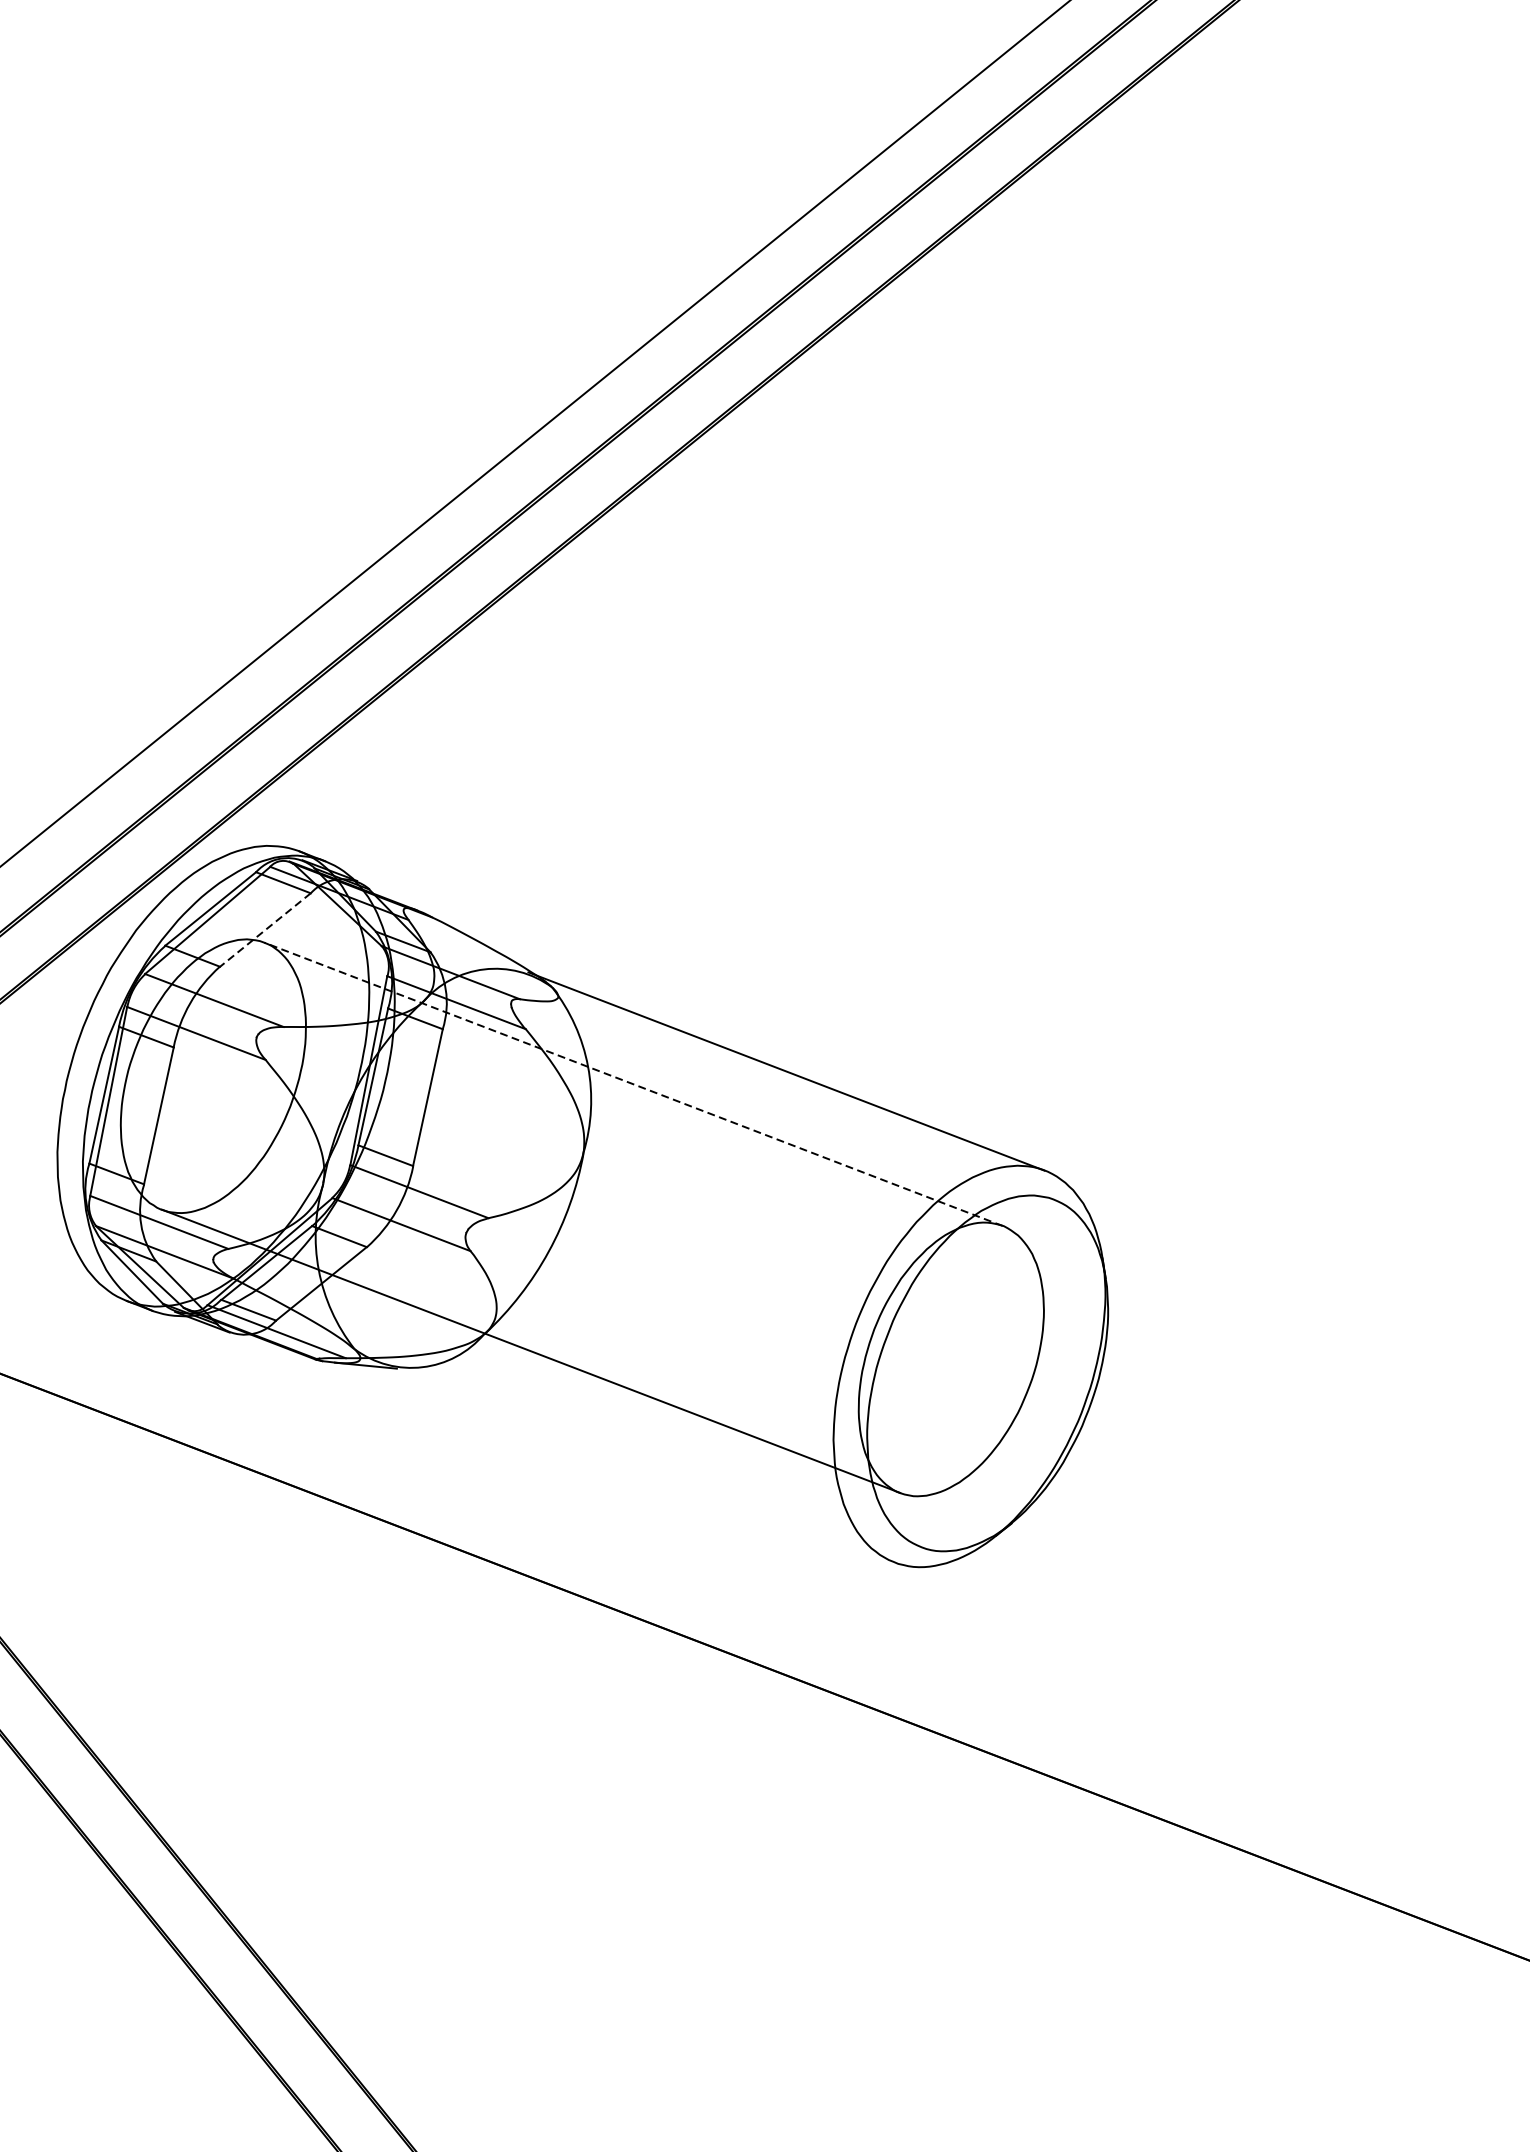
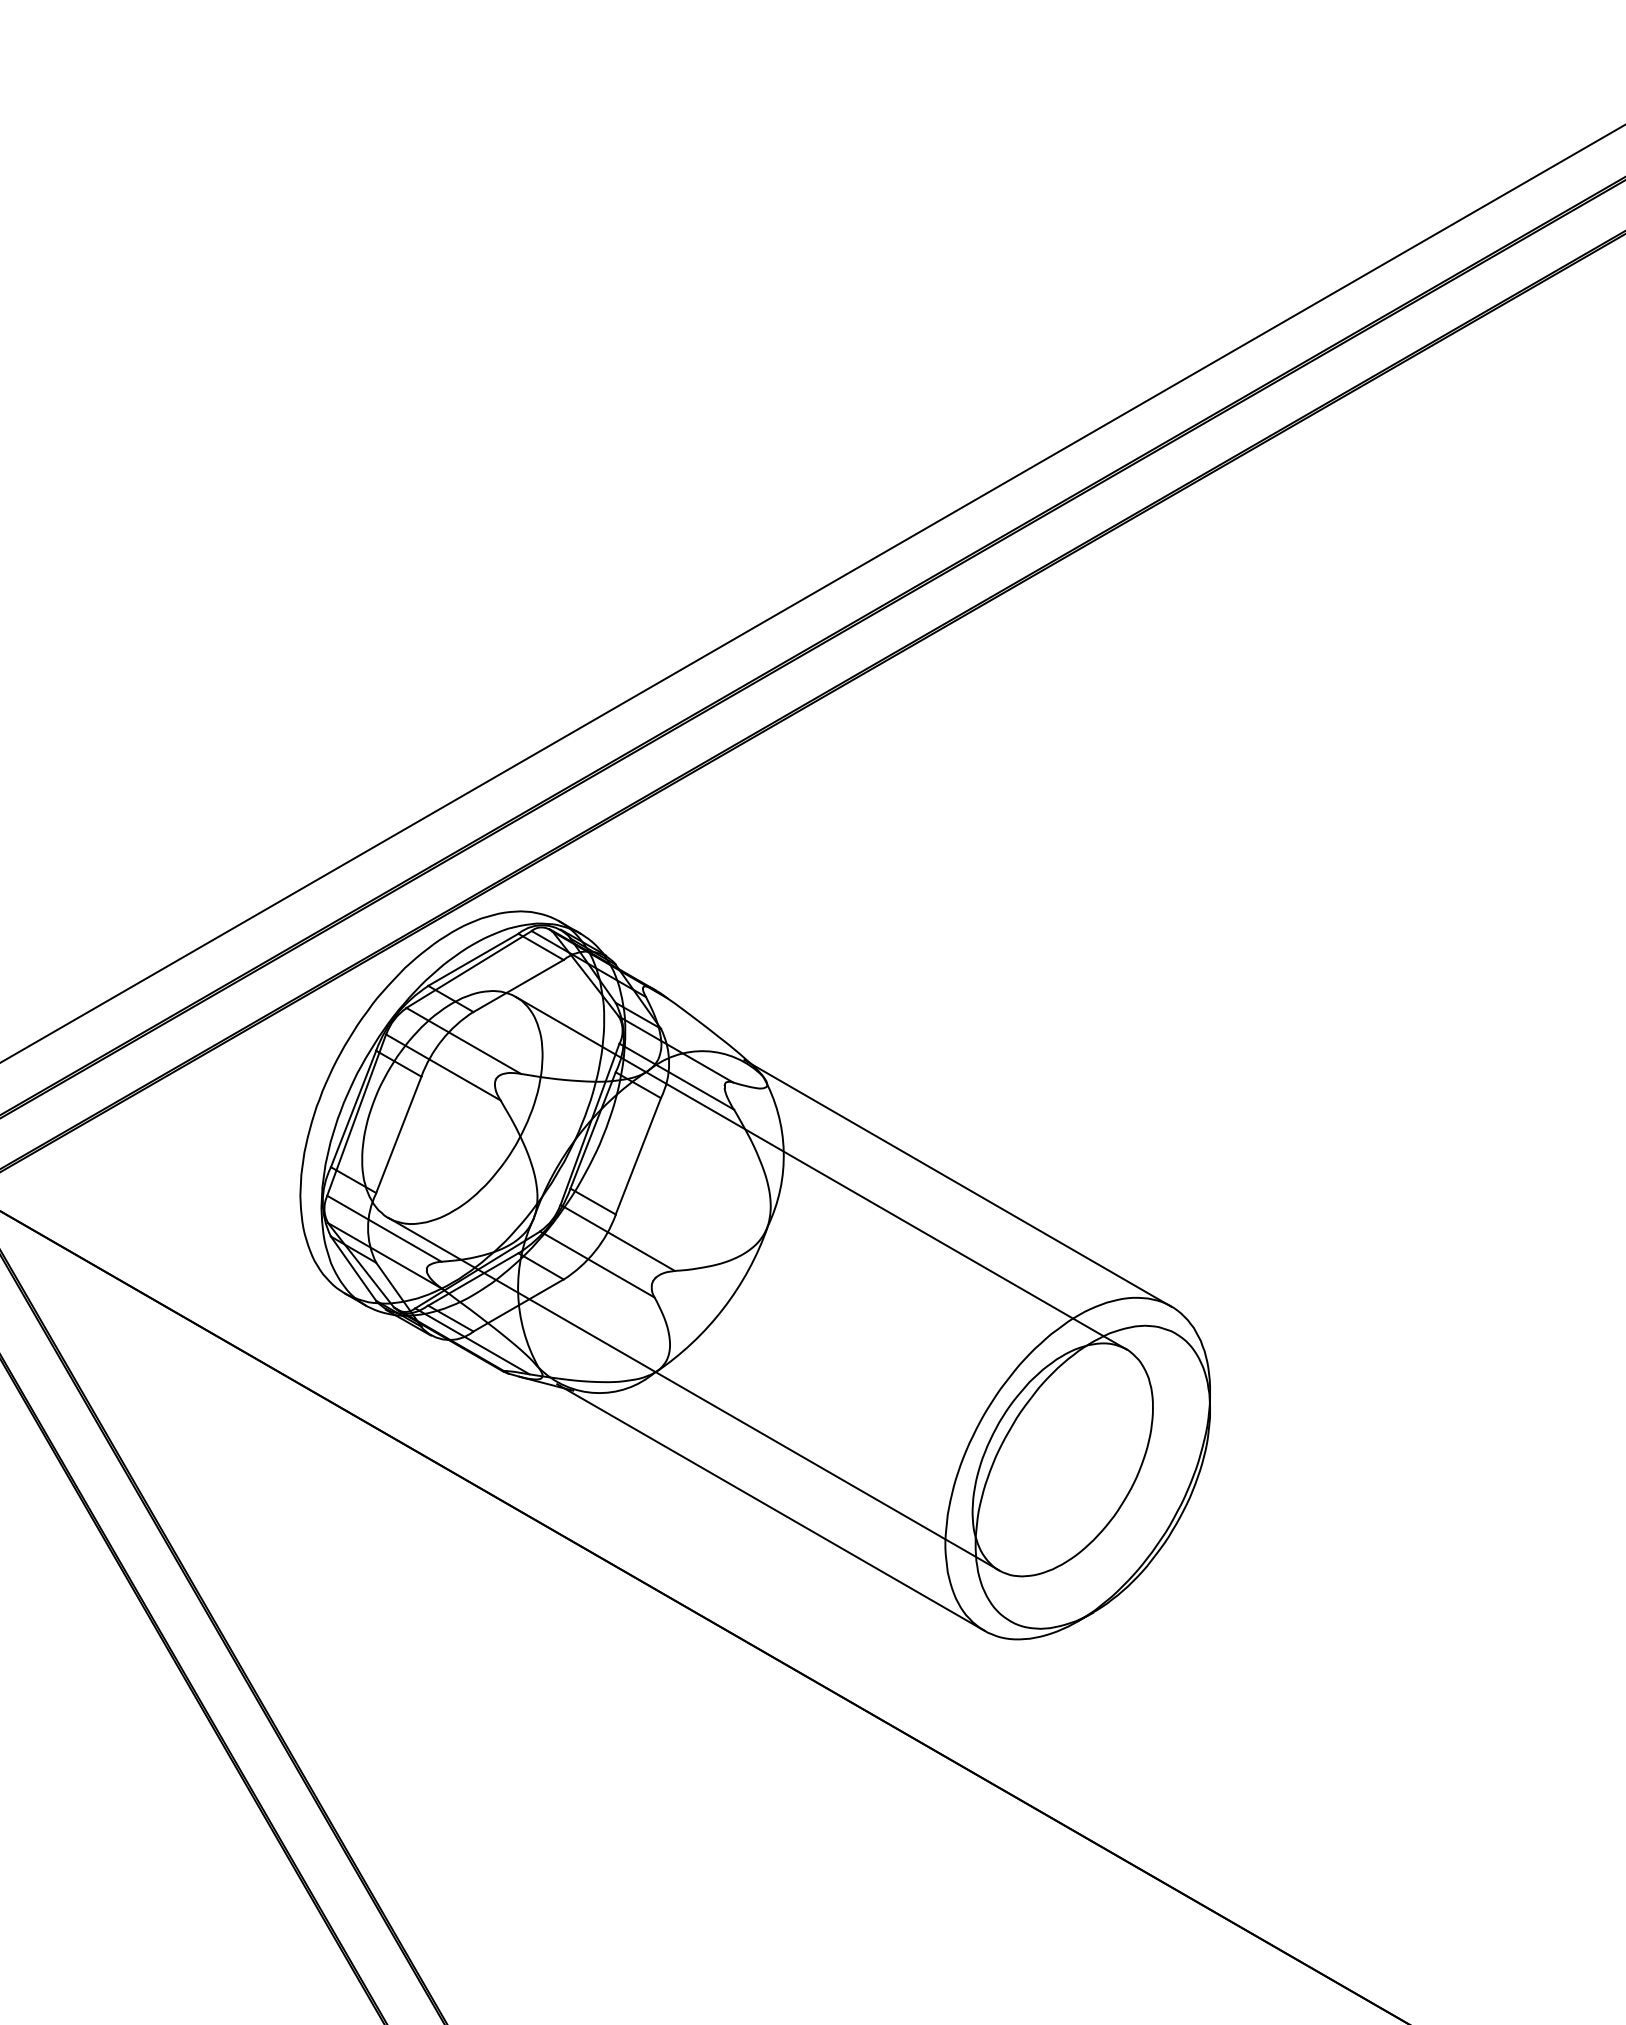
line: (265, 930) -> (518, 986), dashed -> solid
line: (633, 1084) -> (821, 1173), dashed -> solid
line: (635, 1463) -> (770, 1507), added

